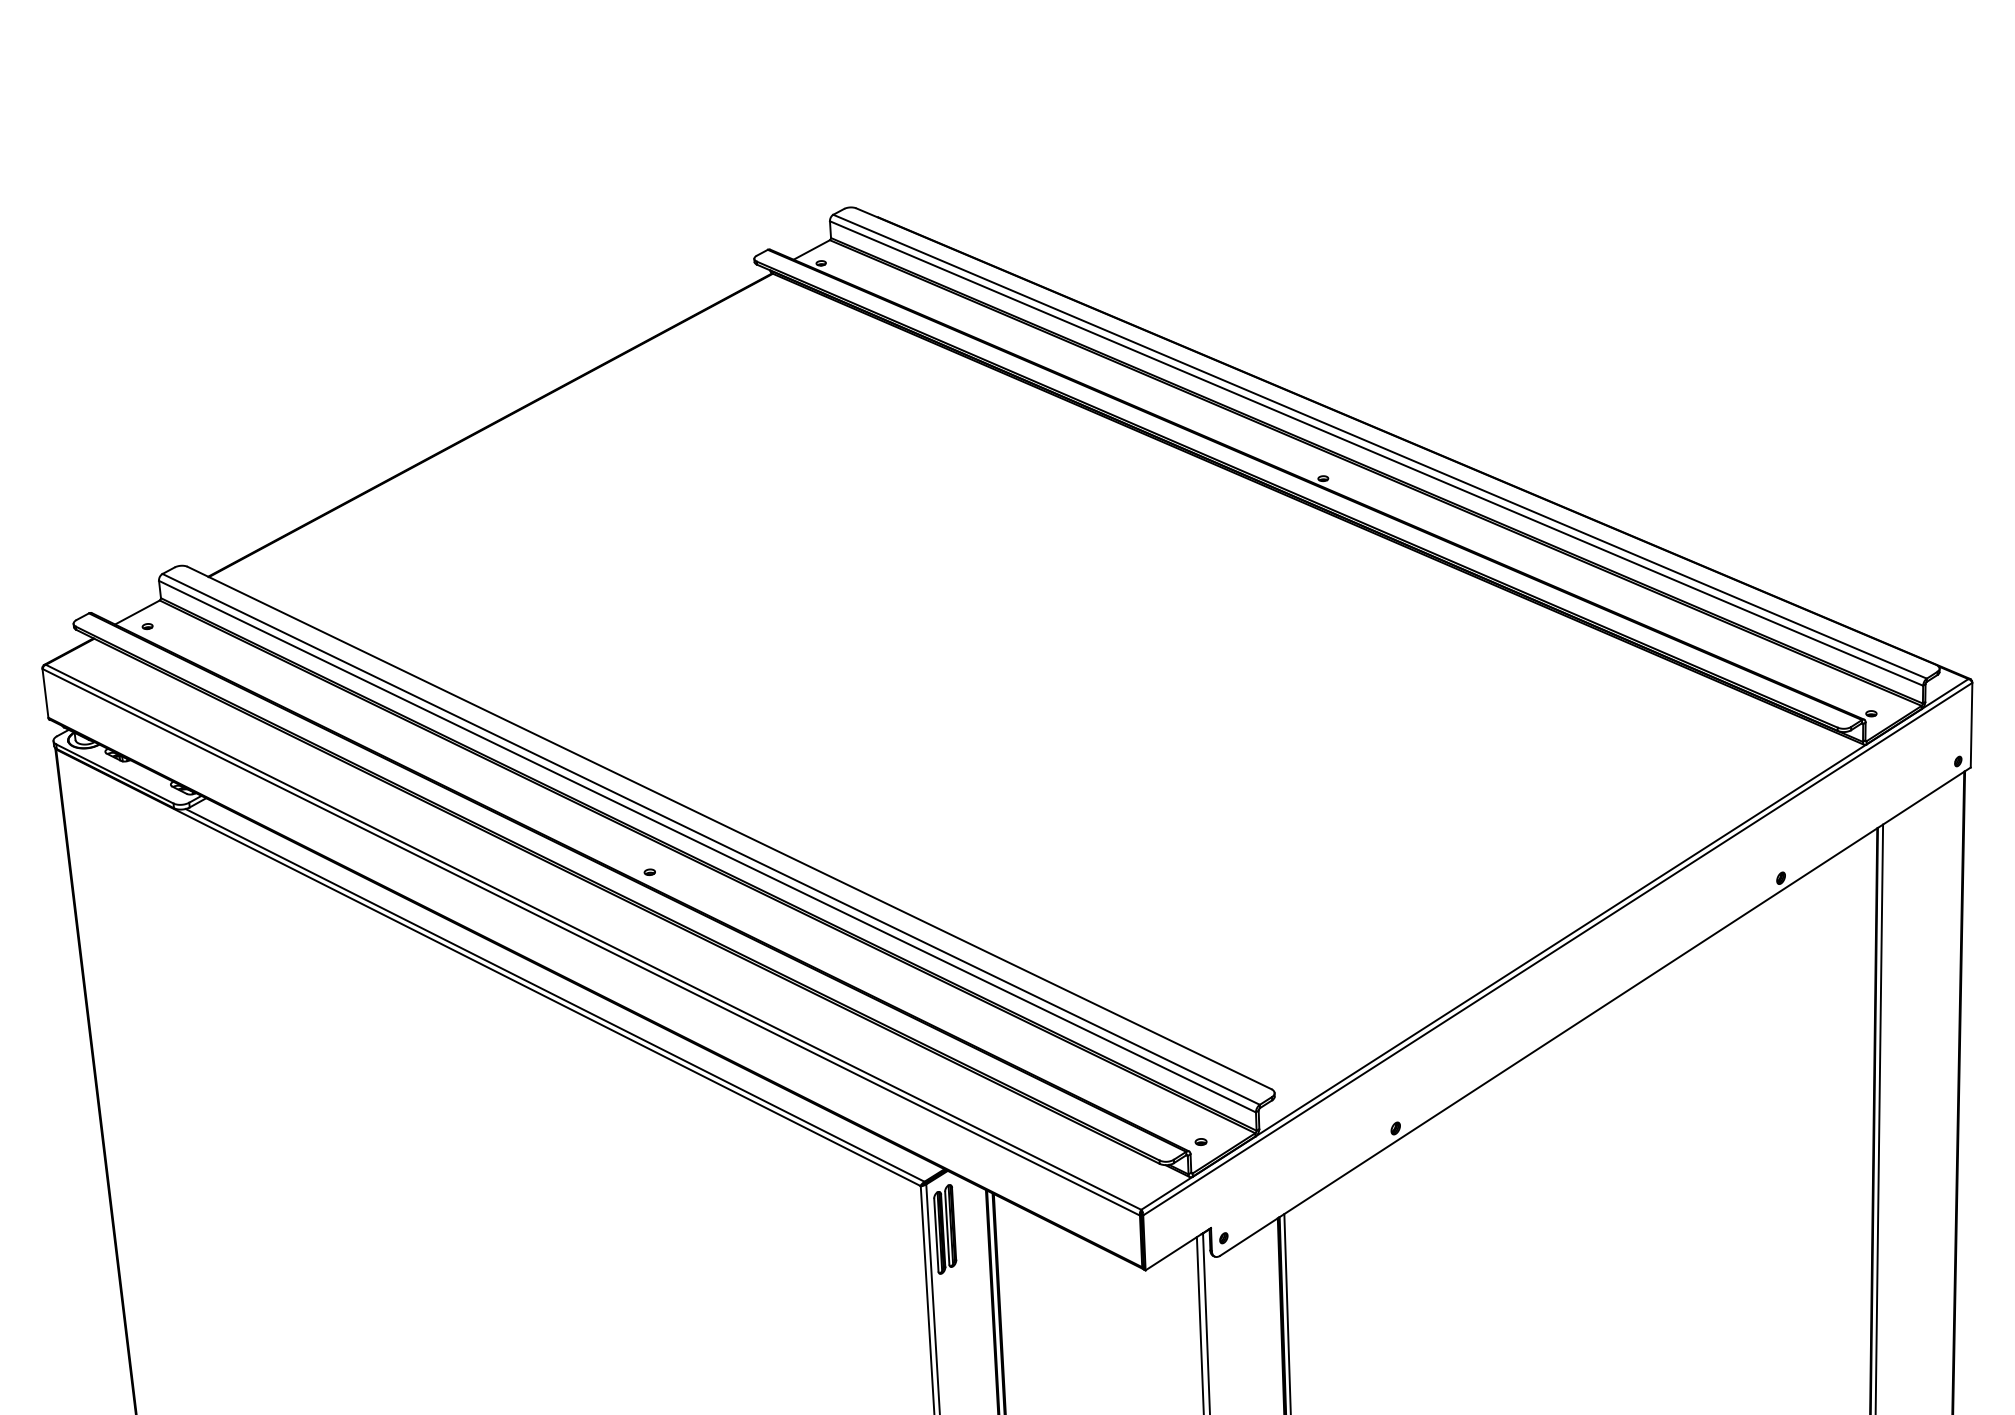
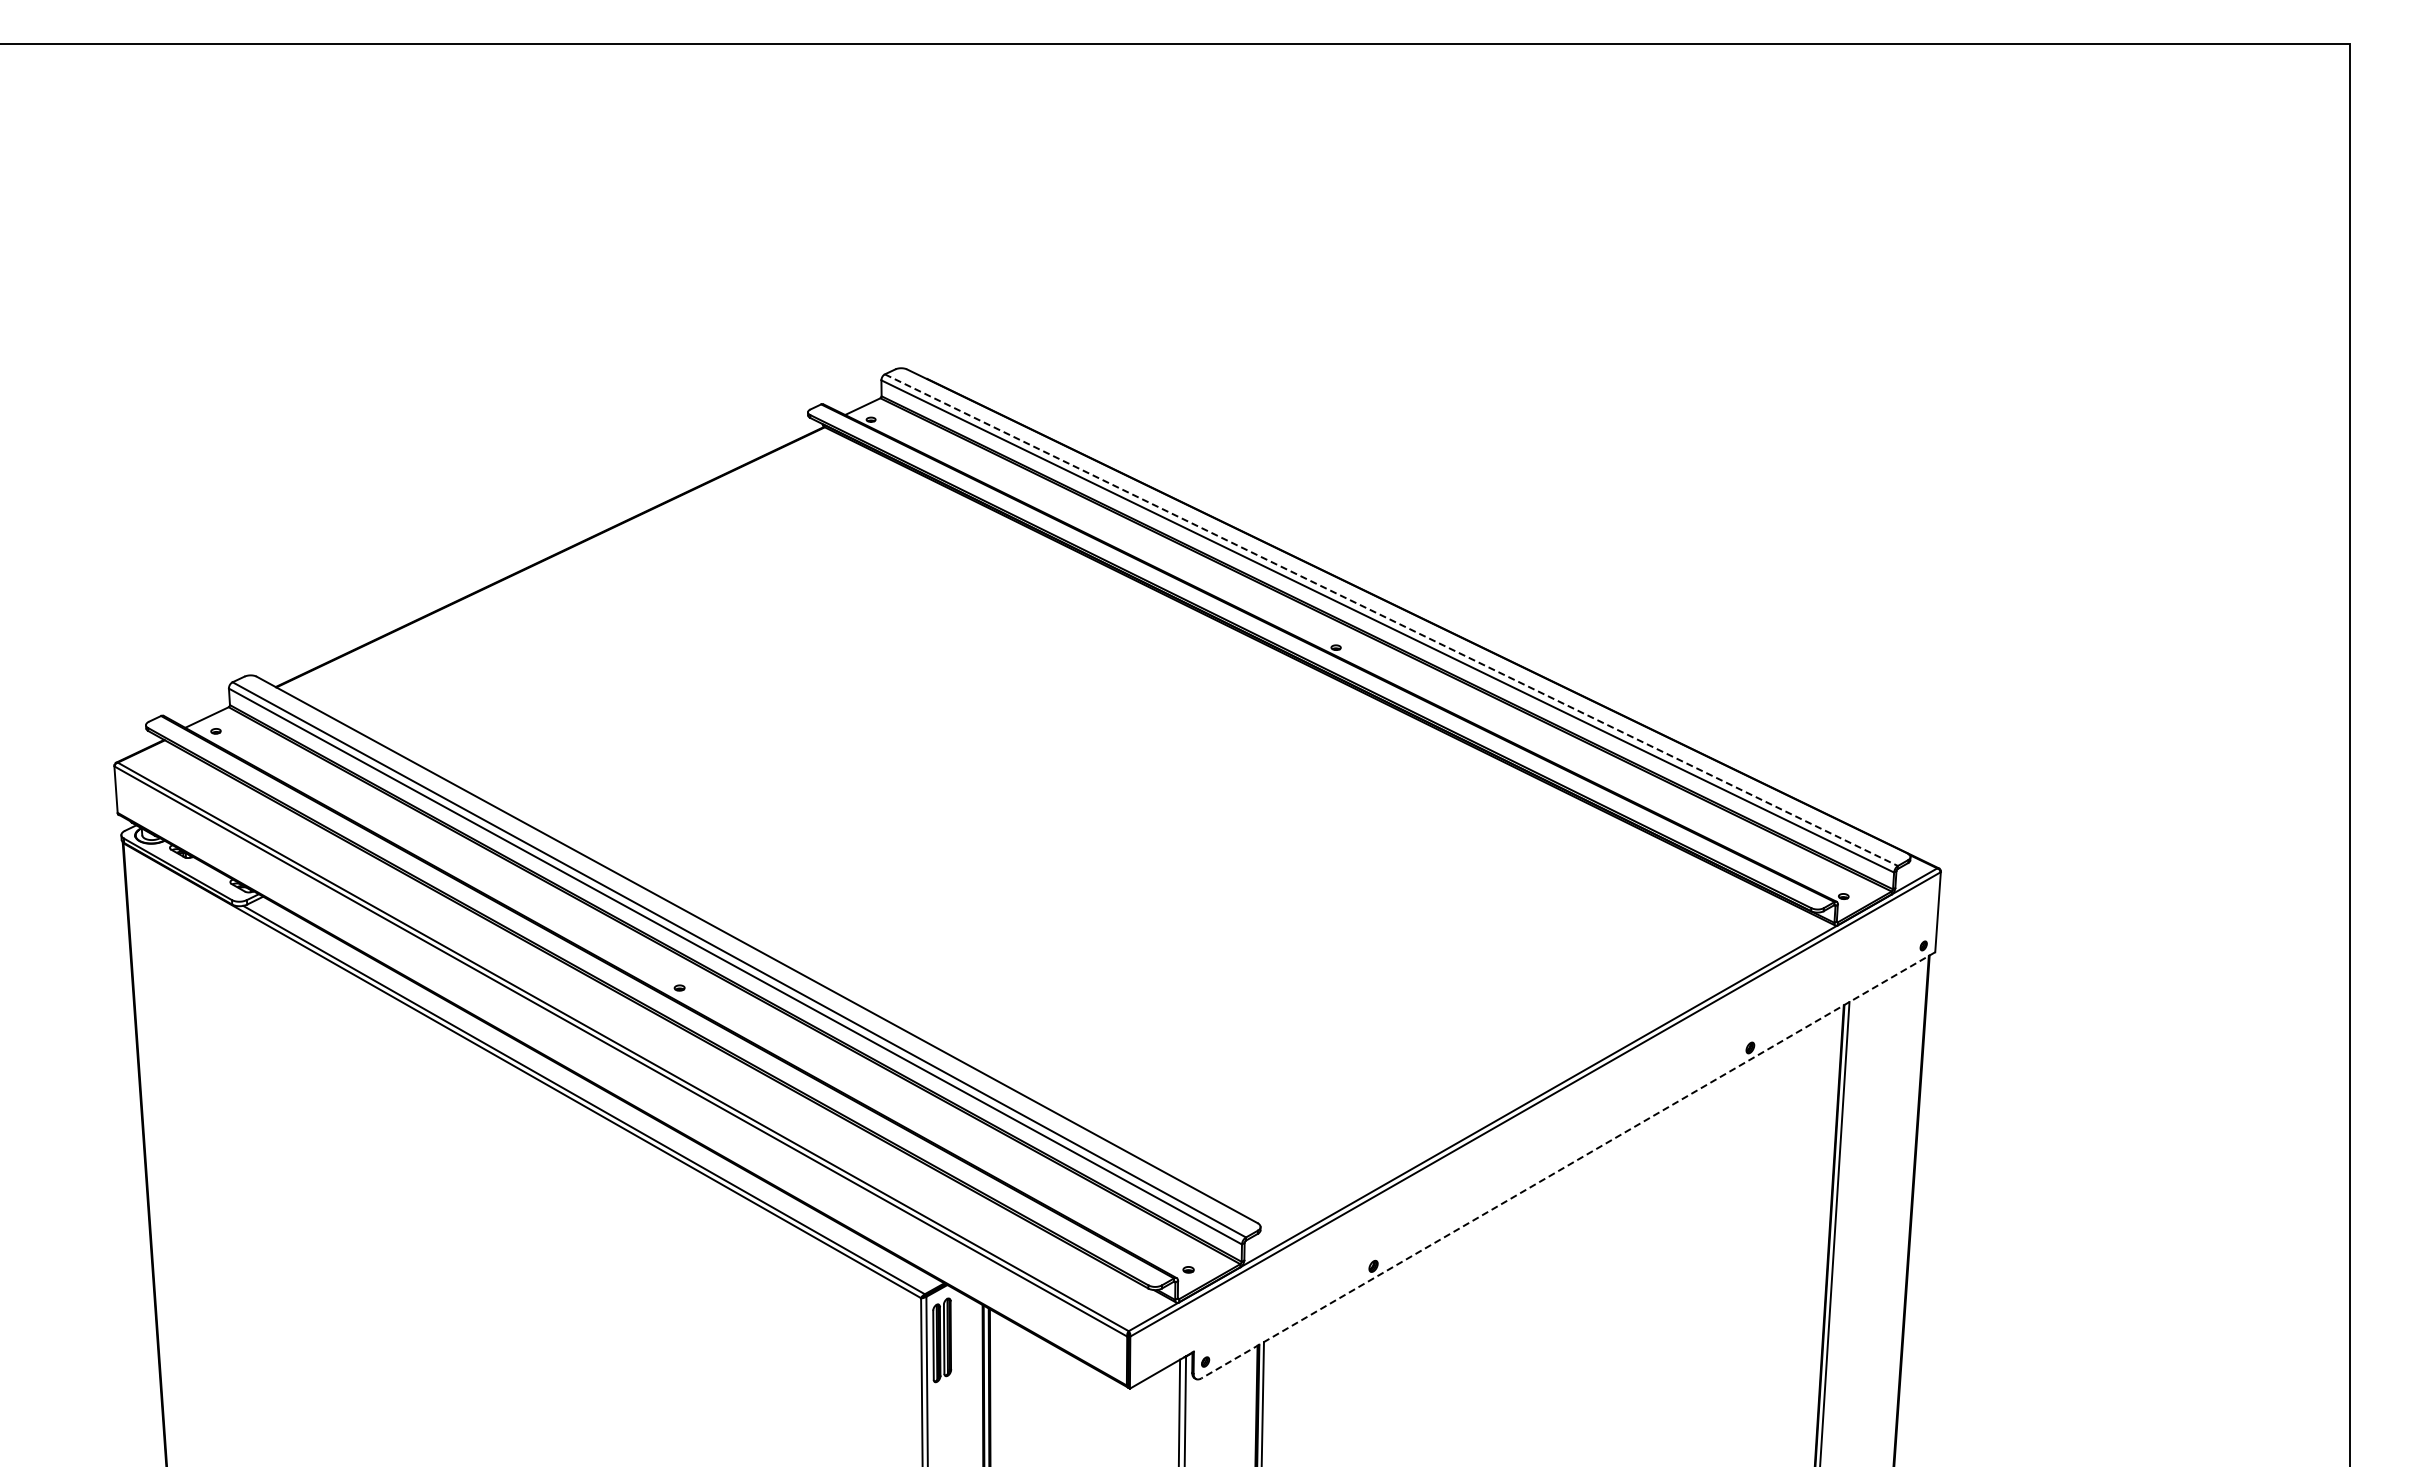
line: (1380, 447) -> (1391, 620), solid -> dashed
line: (1594, 1011) -> (1567, 1165), solid -> dashed

